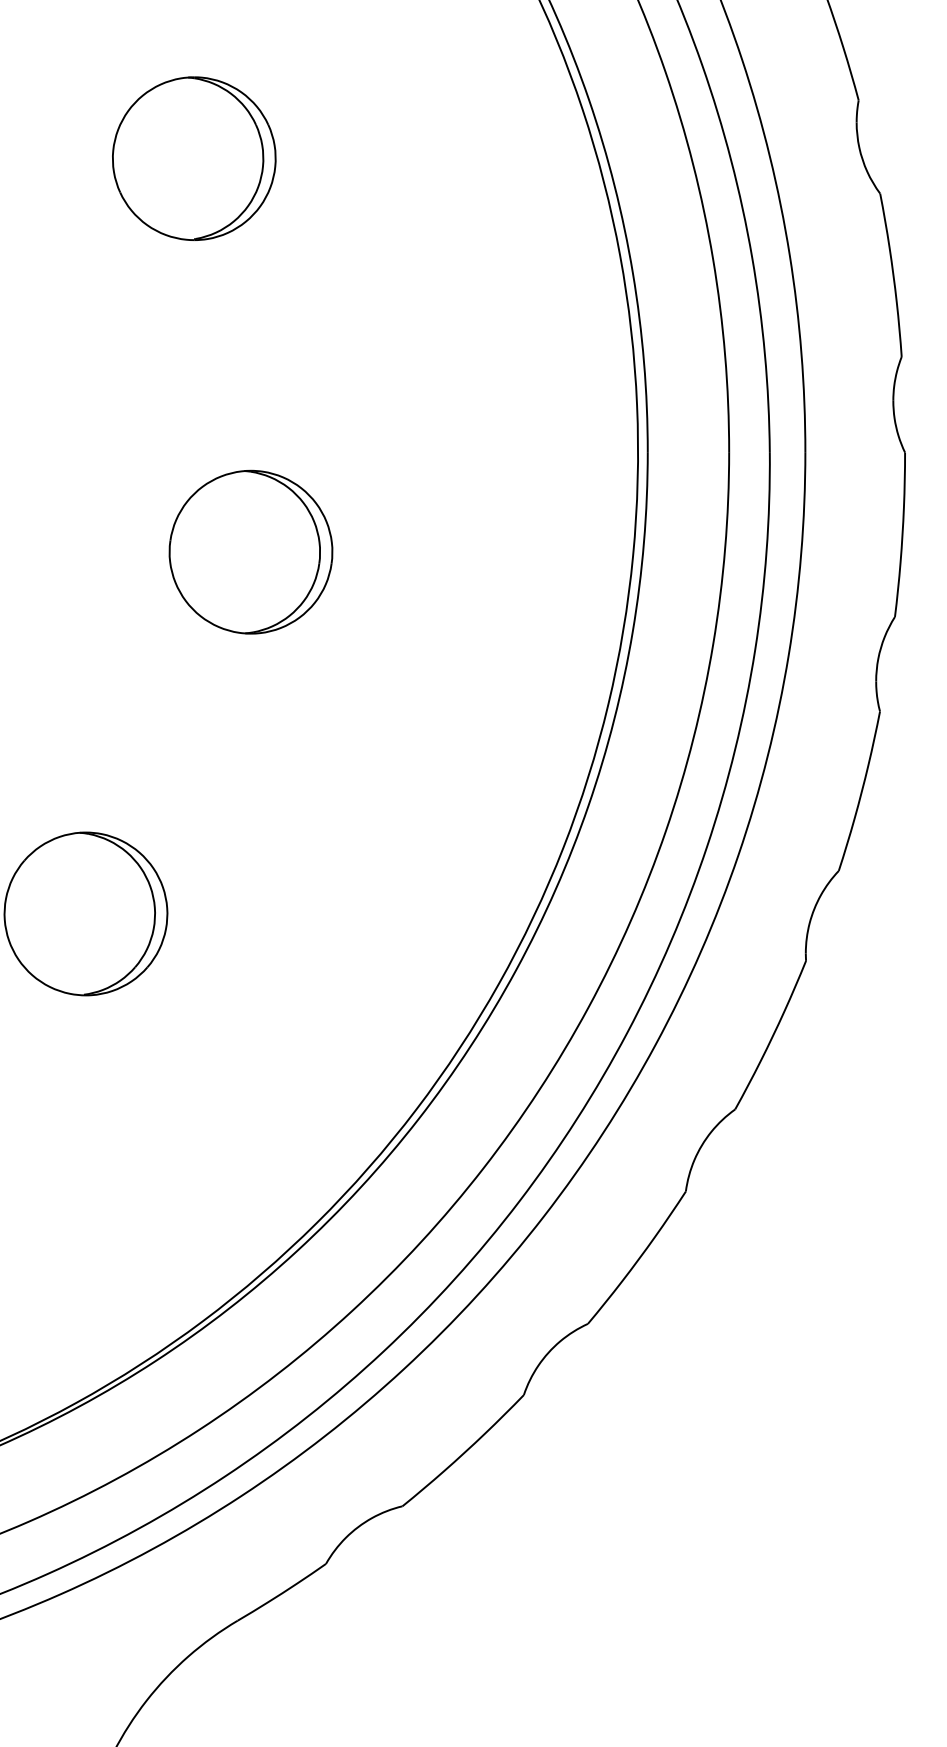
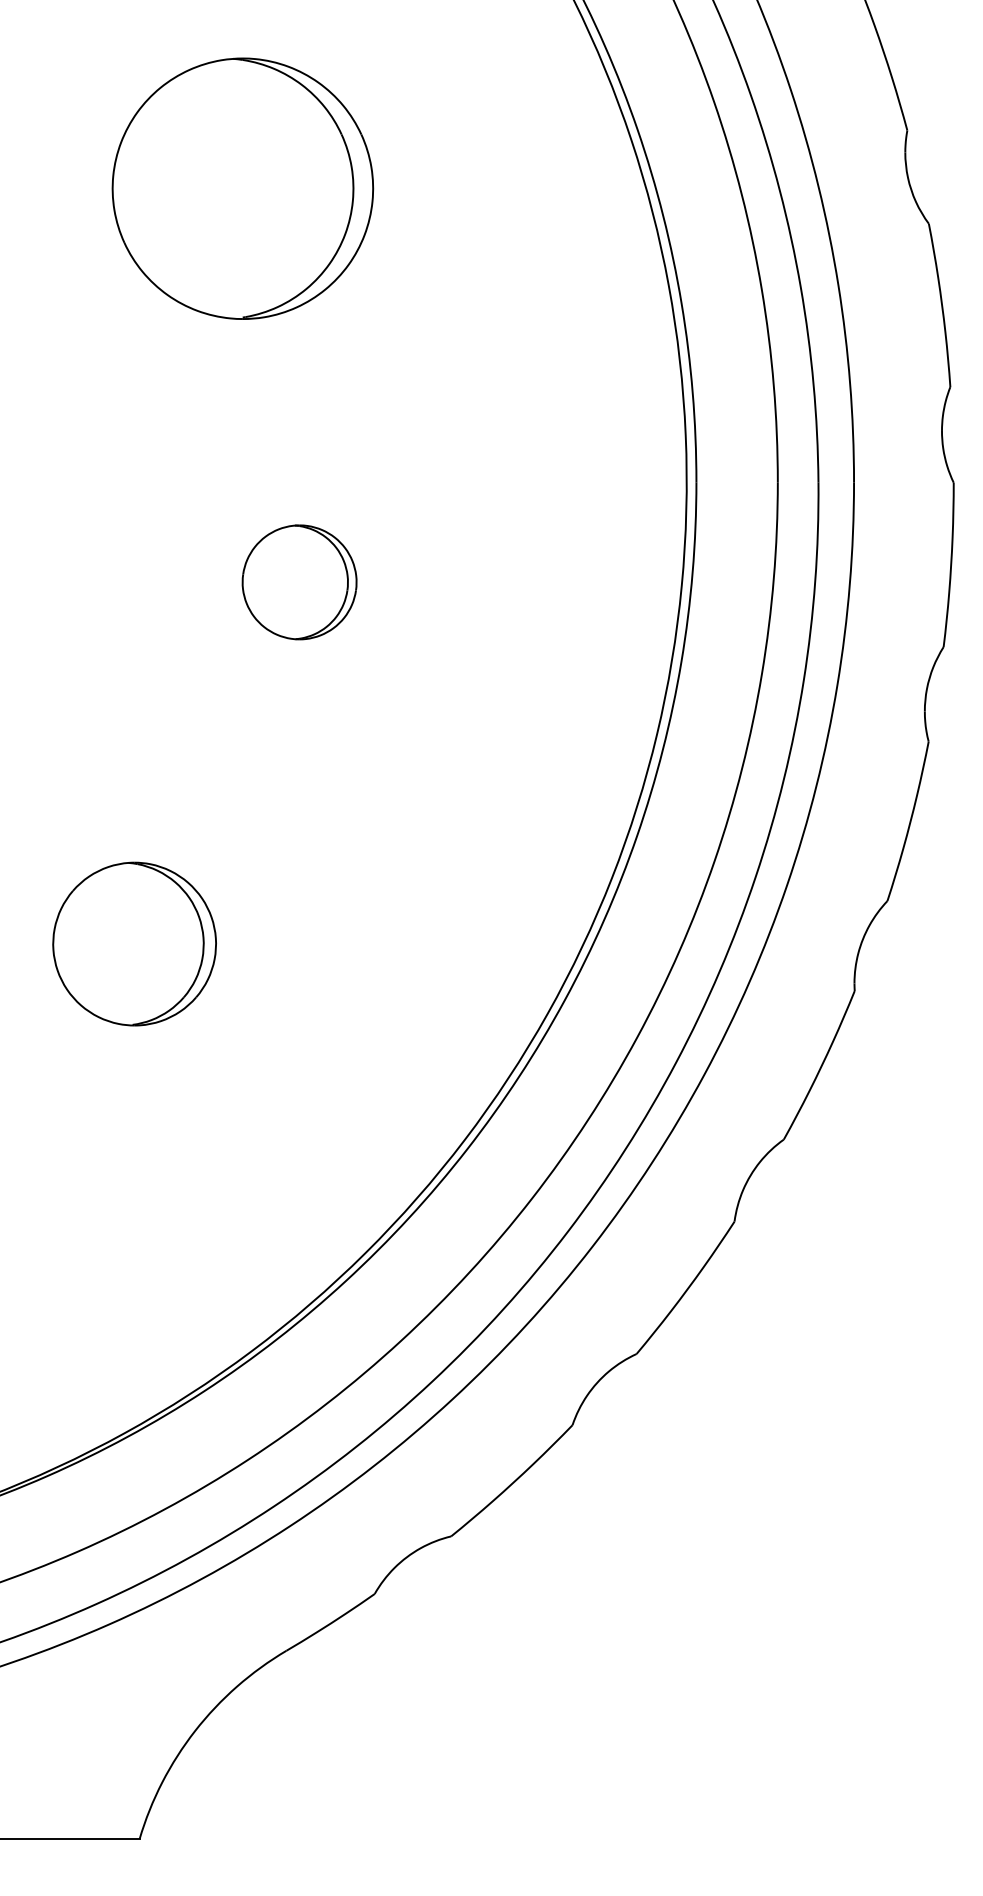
part: (193, 158) -> (242, 188), size x1.6
part: (250, 552) -> (299, 582), size x0.7

